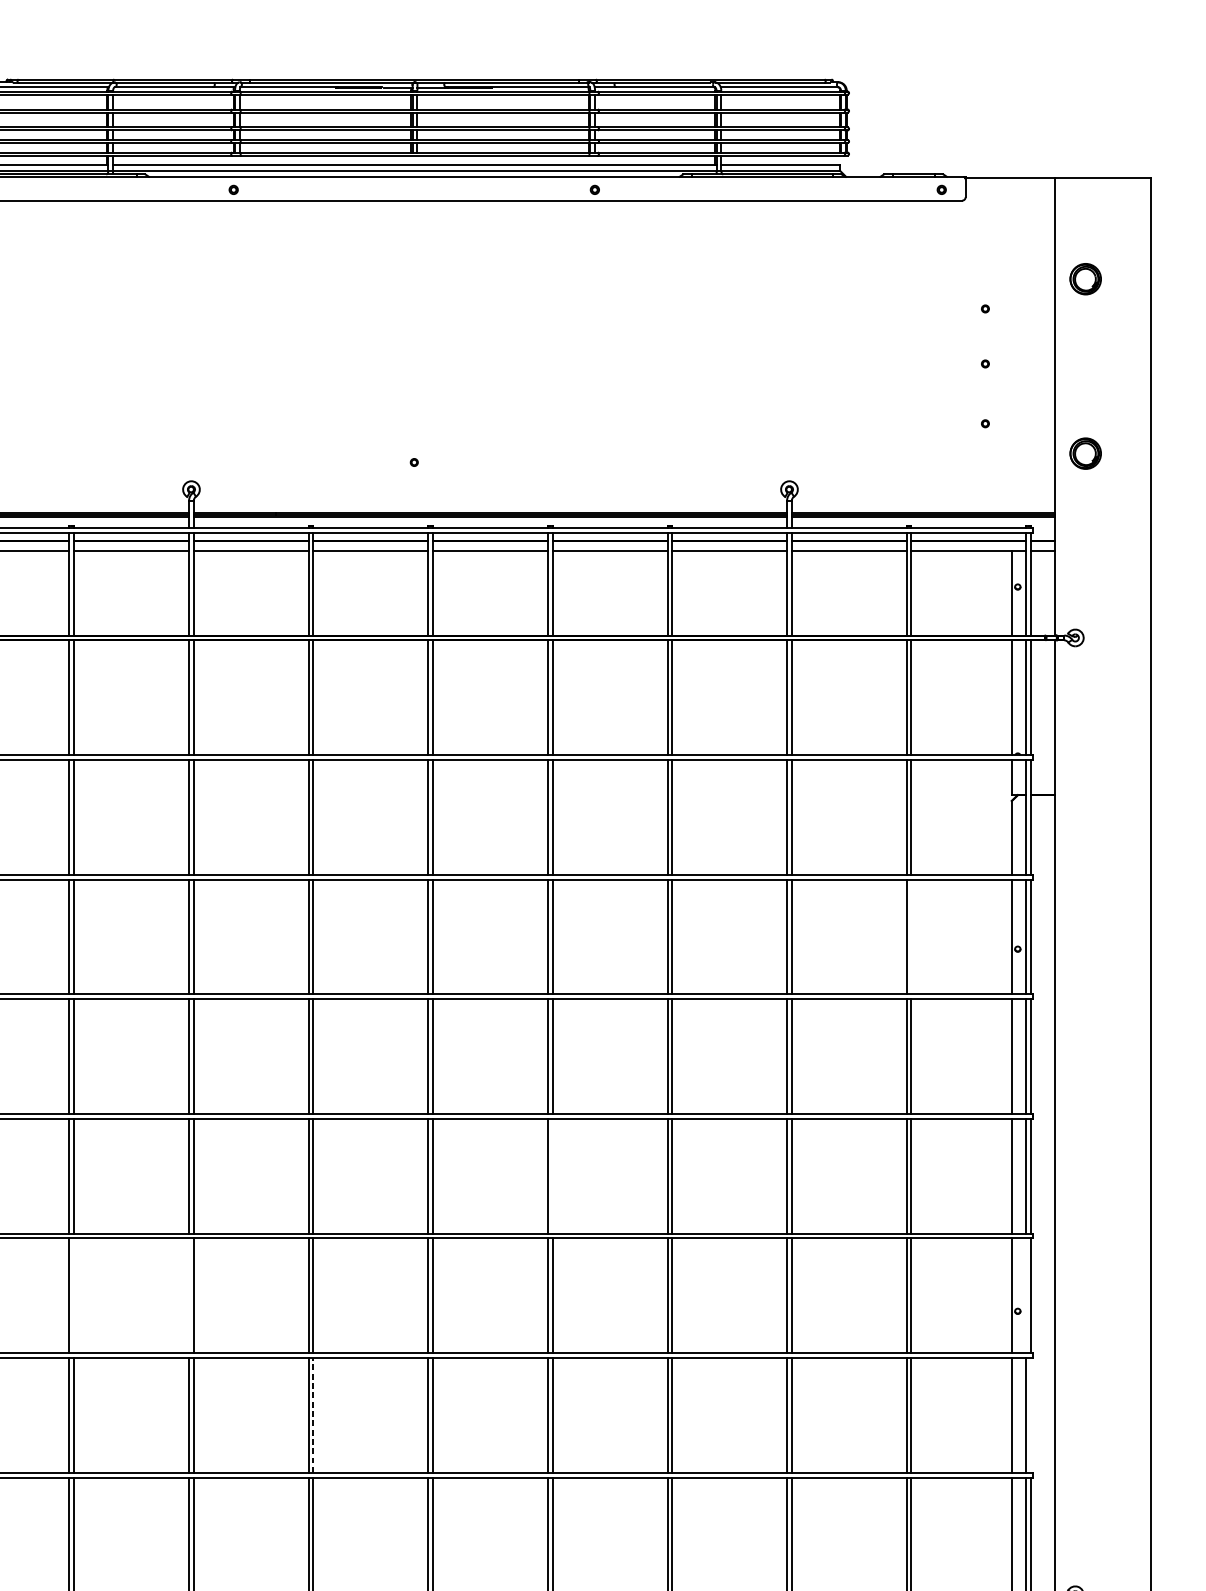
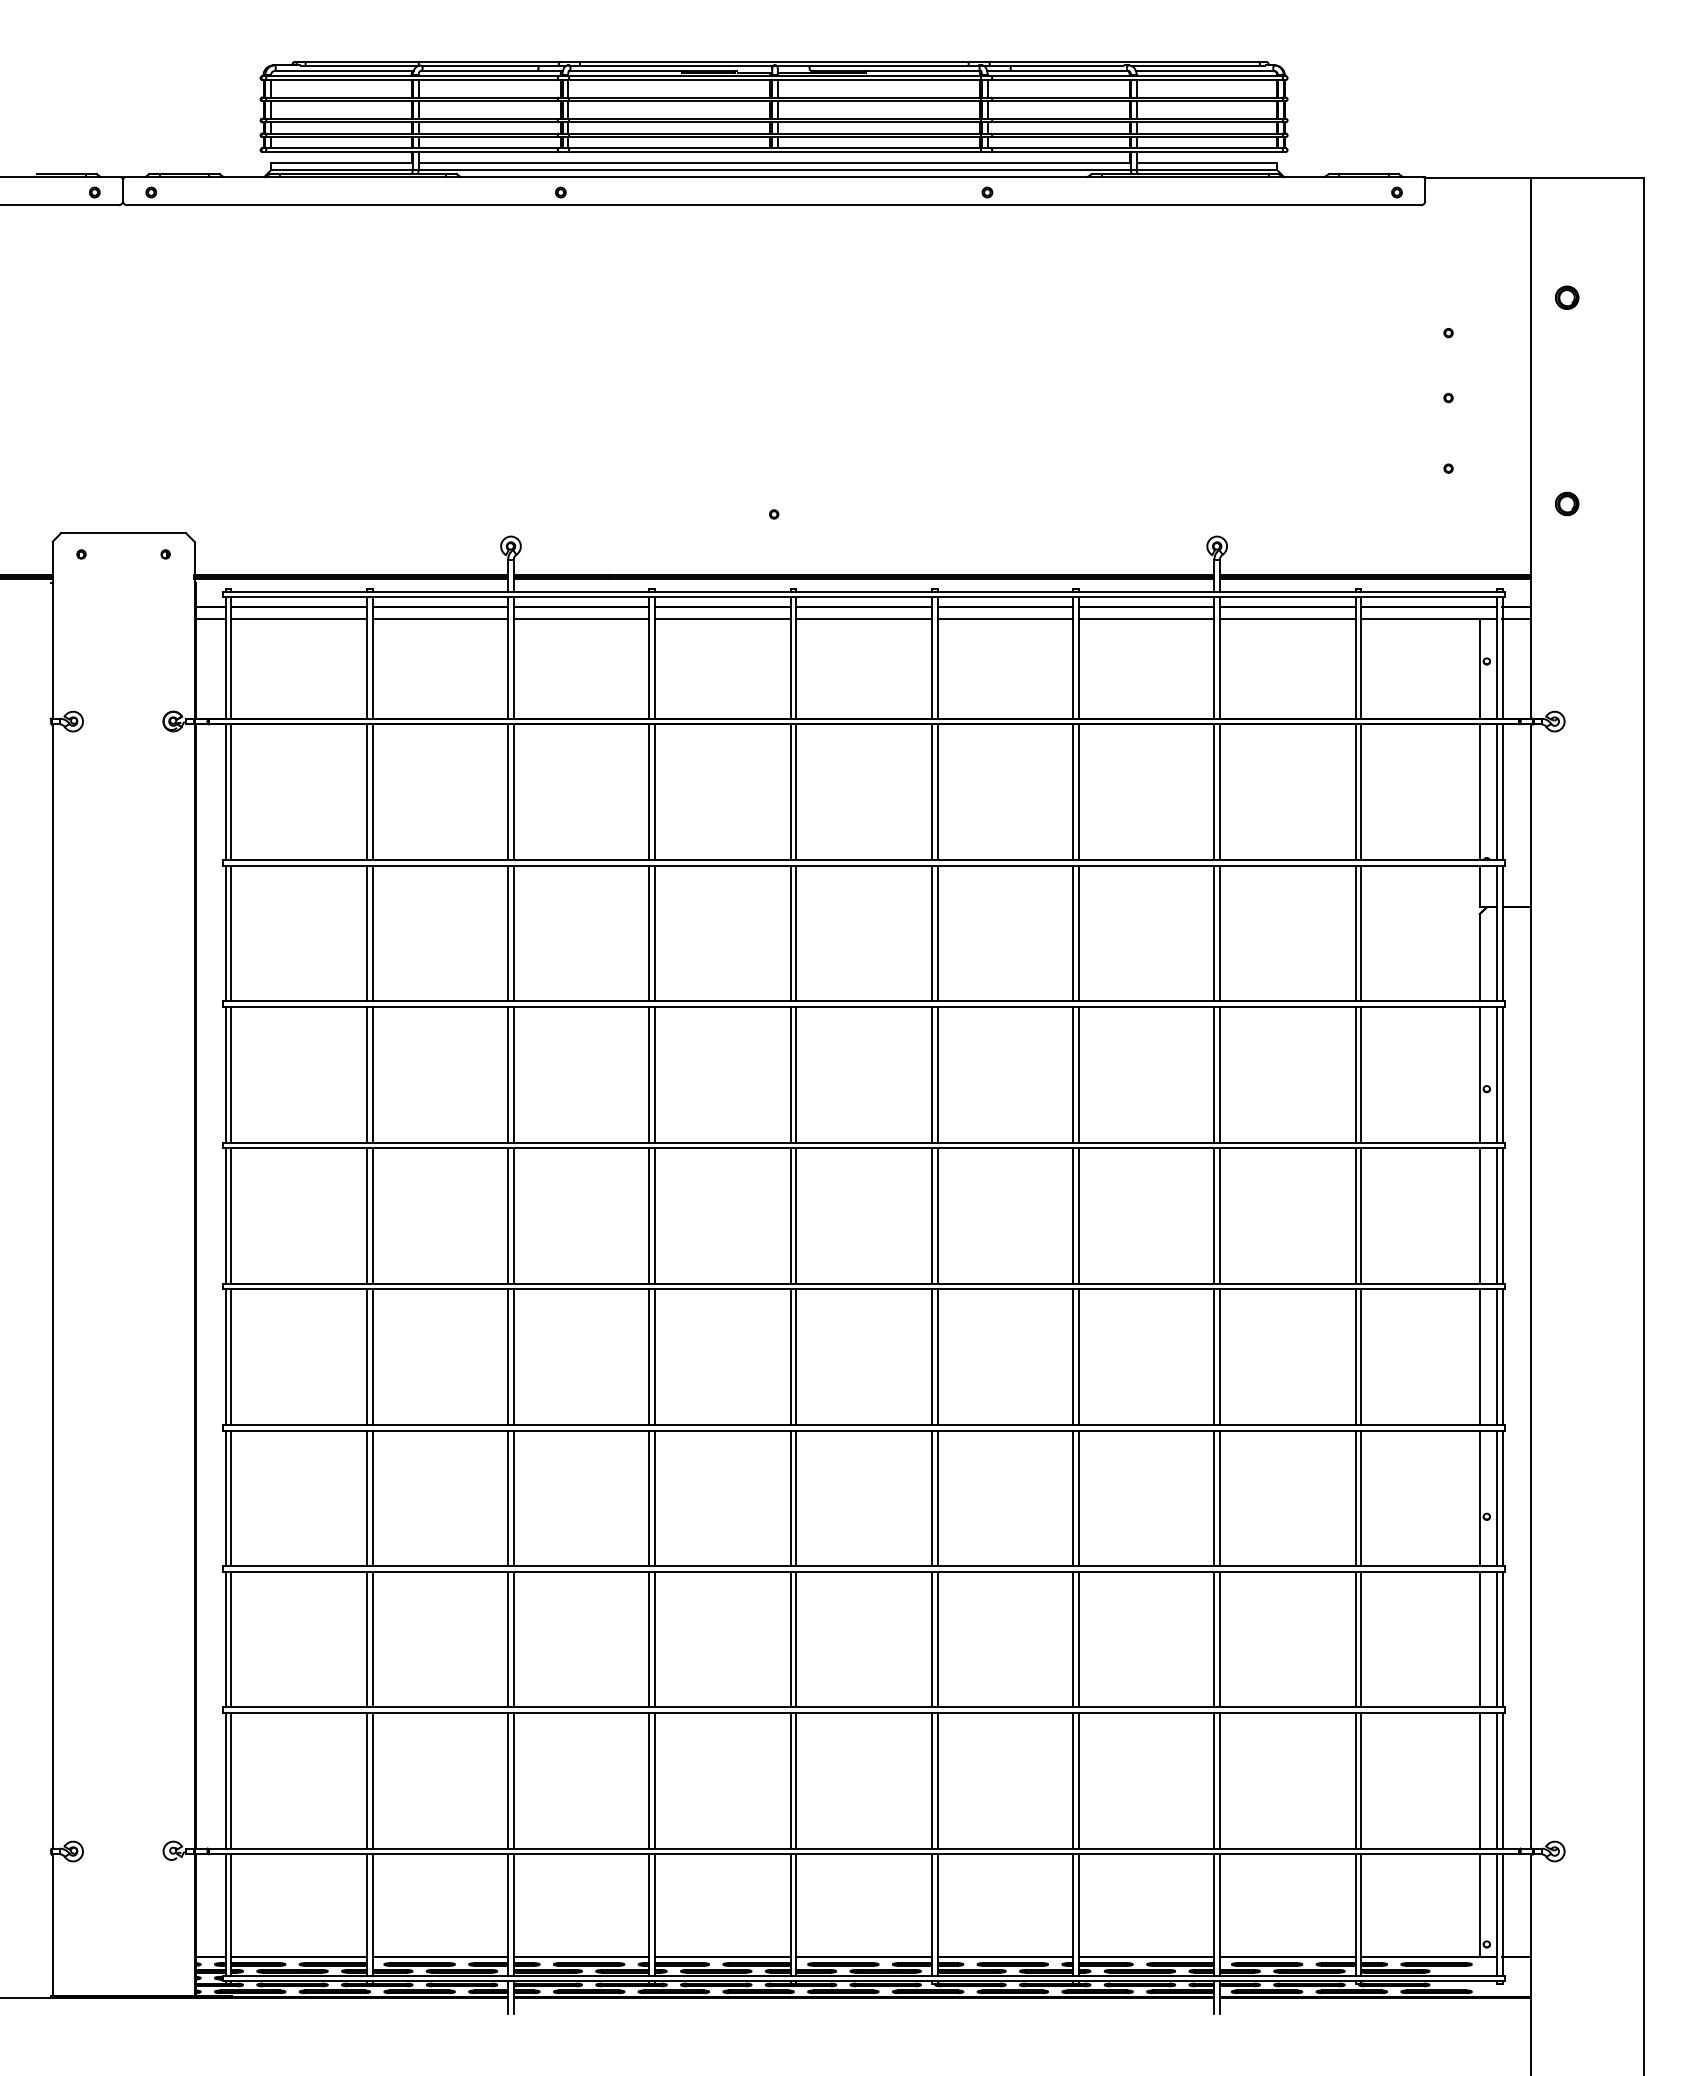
part: (1086, 278) -> (1567, 297), size x0.62
part: (1086, 453) -> (1567, 503), size x0.62
line: (911, 936) -> (1361, 1074), added
line: (552, 1176) -> (937, 1357), added
line: (74, 1295) -> (372, 1498), added
line: (189, 1295) -> (508, 1498), added
line: (1026, 1295) -> (1496, 1498), added
line: (313, 1415) -> (655, 1639), dashed -> solid
line: (1031, 1415) -> (1502, 1639), added

